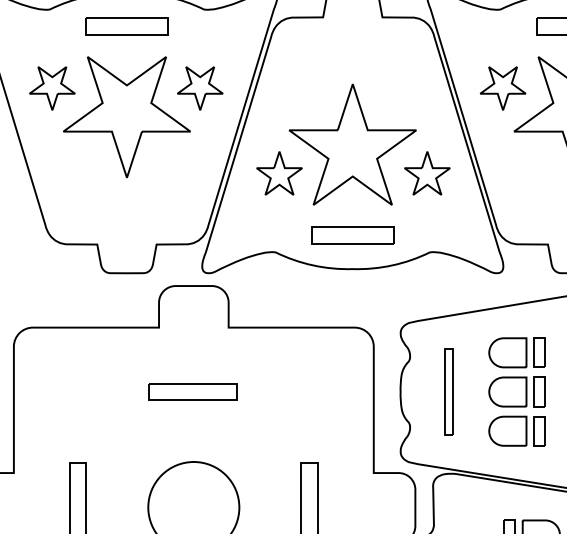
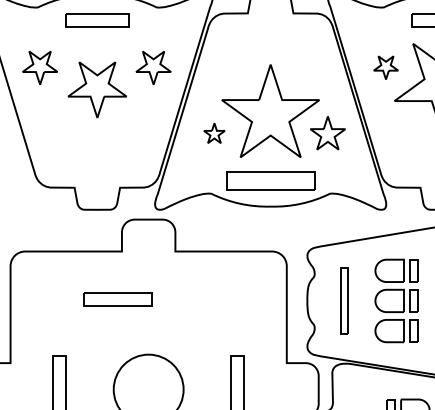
part: (502, 87) -> (385, 67), size x0.7
part: (127, 116) -> (97, 89), size x0.6
part: (279, 173) -> (214, 133), size x0.6
part: (352, 235) -> (270, 180), size x1.4
part: (192, 391) -> (117, 299), moved

